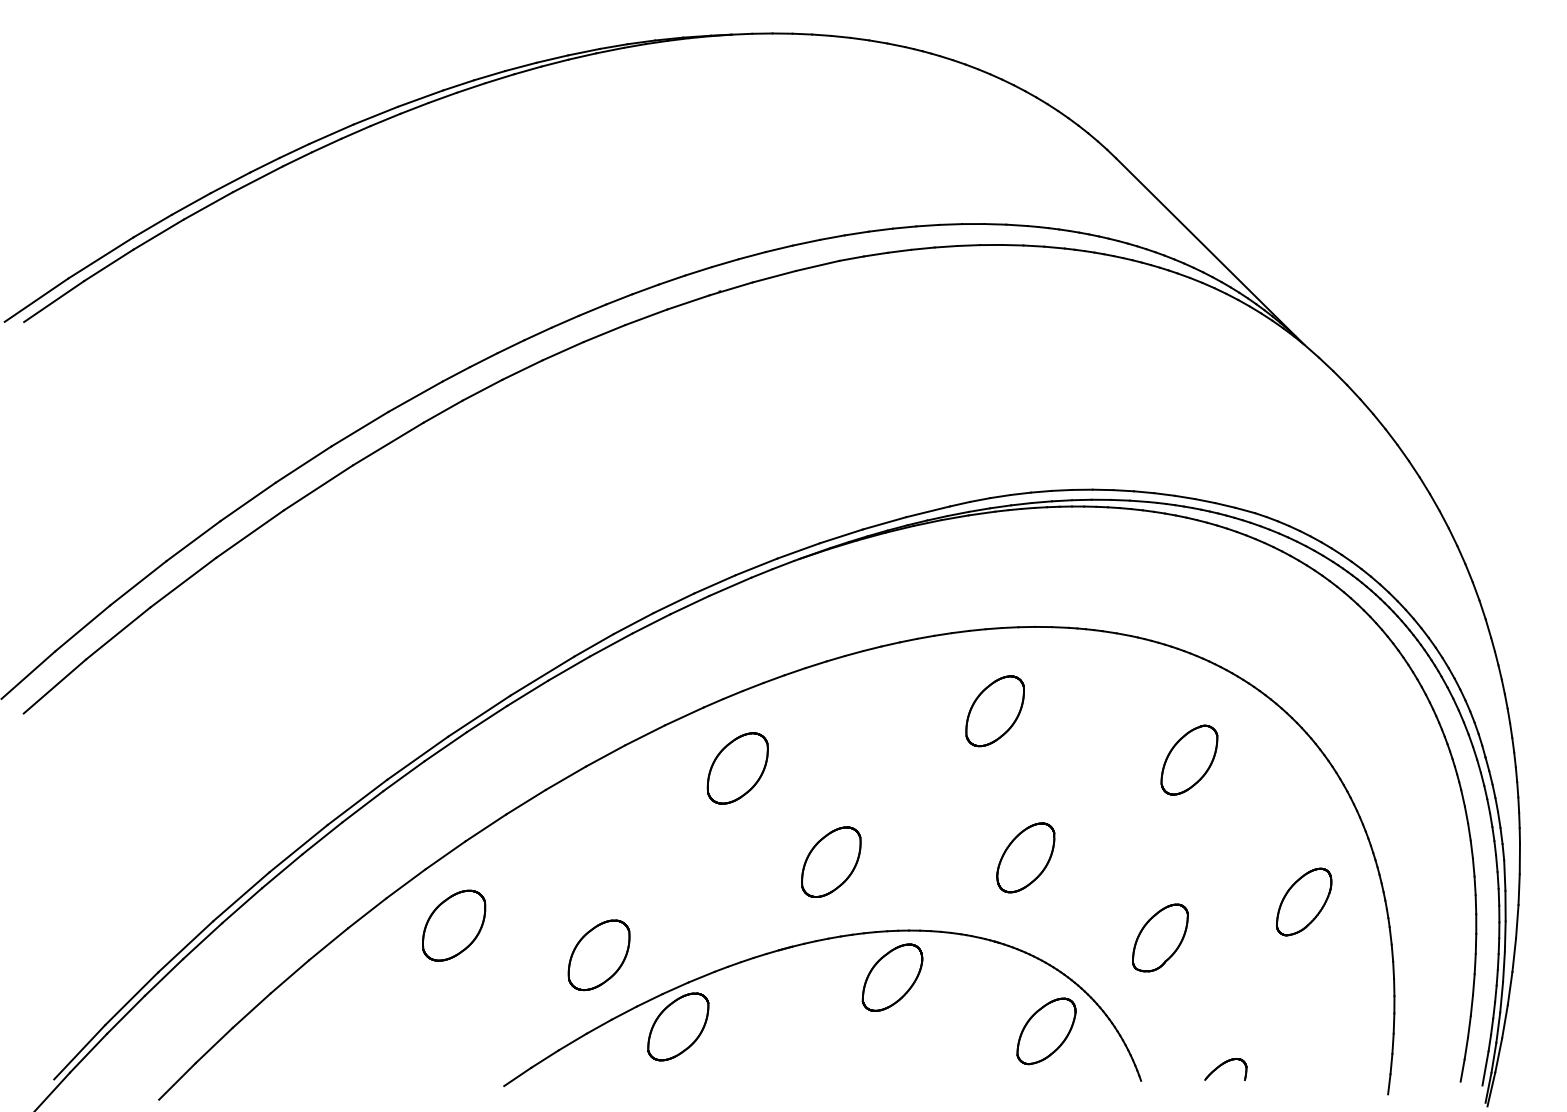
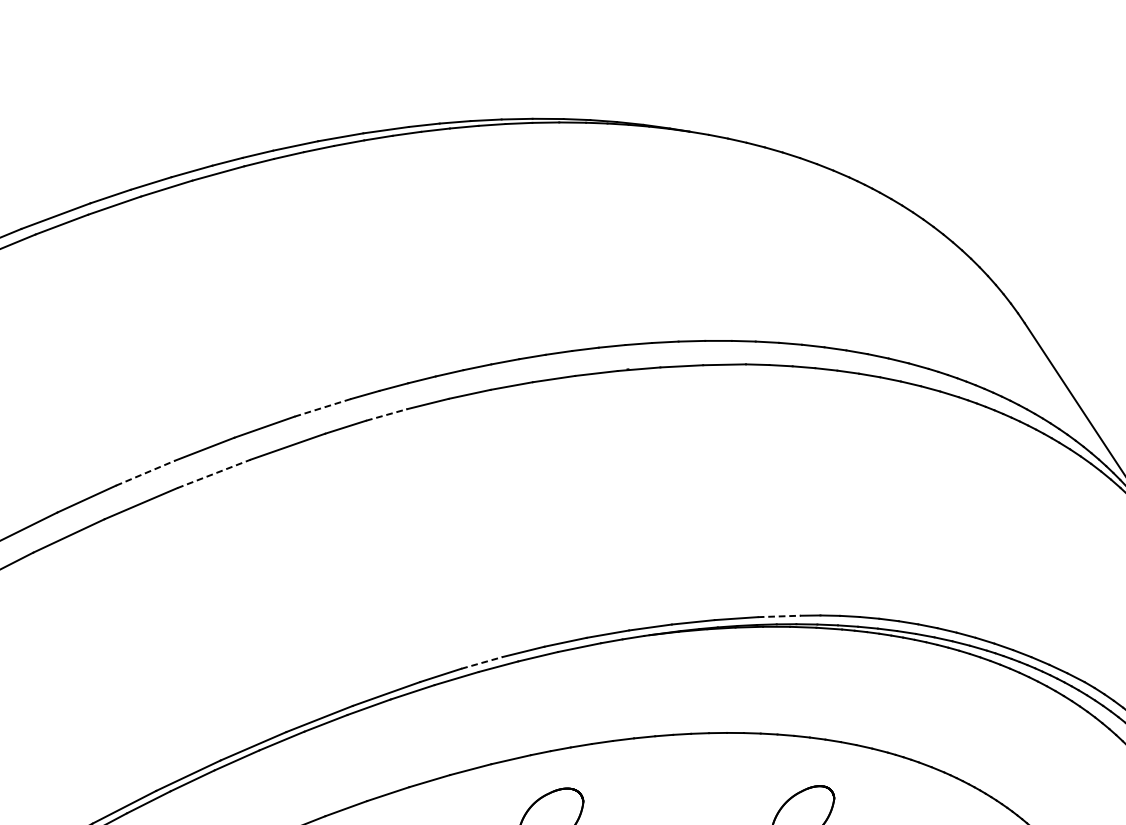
line: (482, 389) -> (386, 414), solid -> dashed
line: (415, 396) -> (322, 407), solid -> dashed
line: (318, 487) -> (214, 473), solid -> dashed
line: (248, 501) -> (145, 472), solid -> dashed
line: (928, 511) -> (779, 616), solid -> dashed
line: (633, 623) -> (481, 662), solid -> dashed

